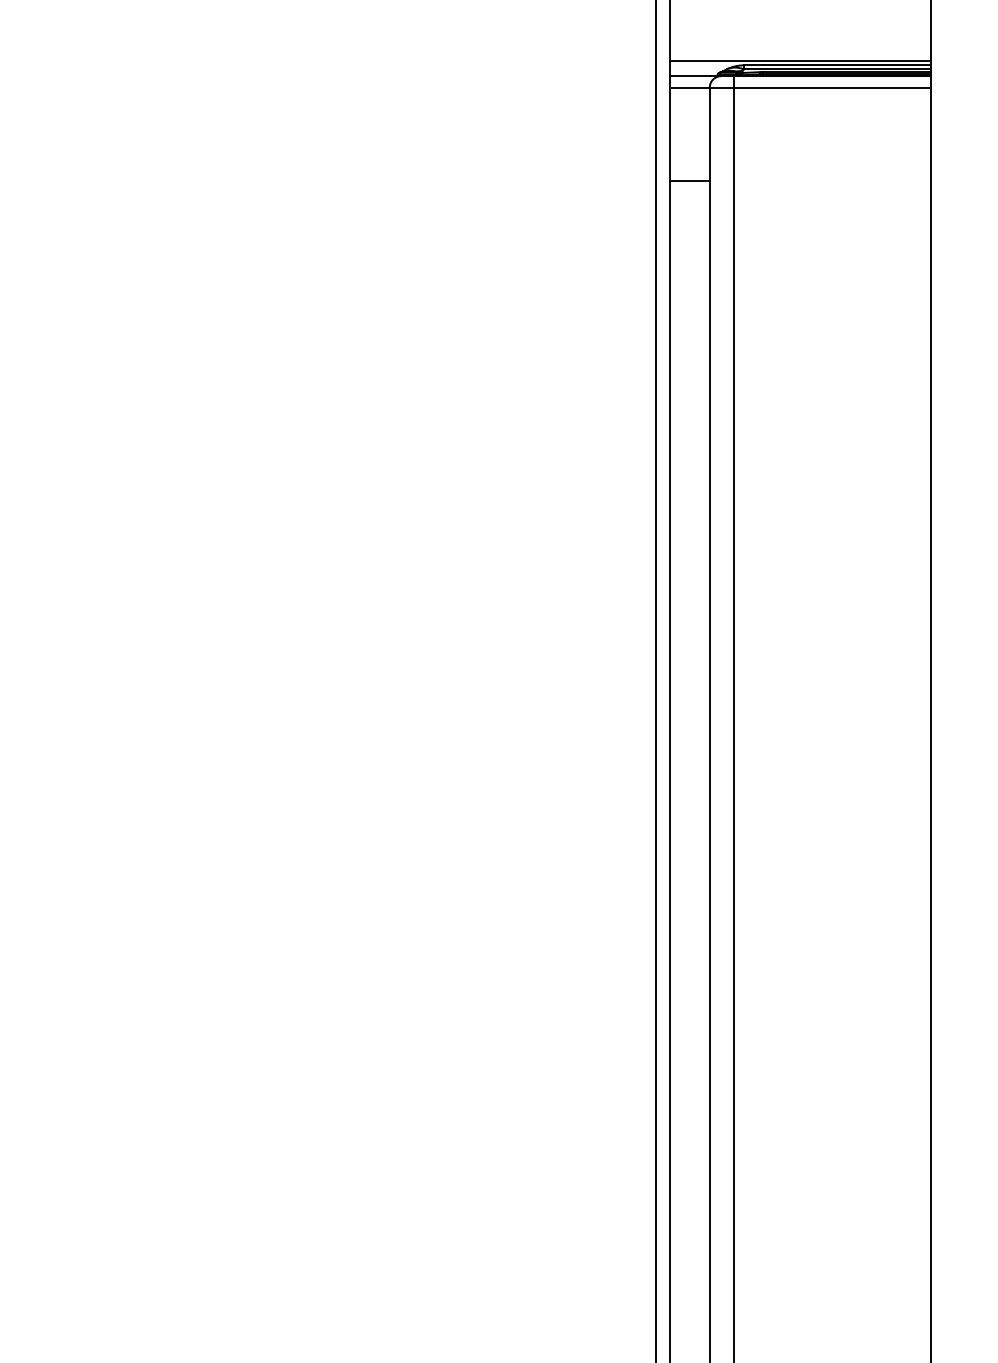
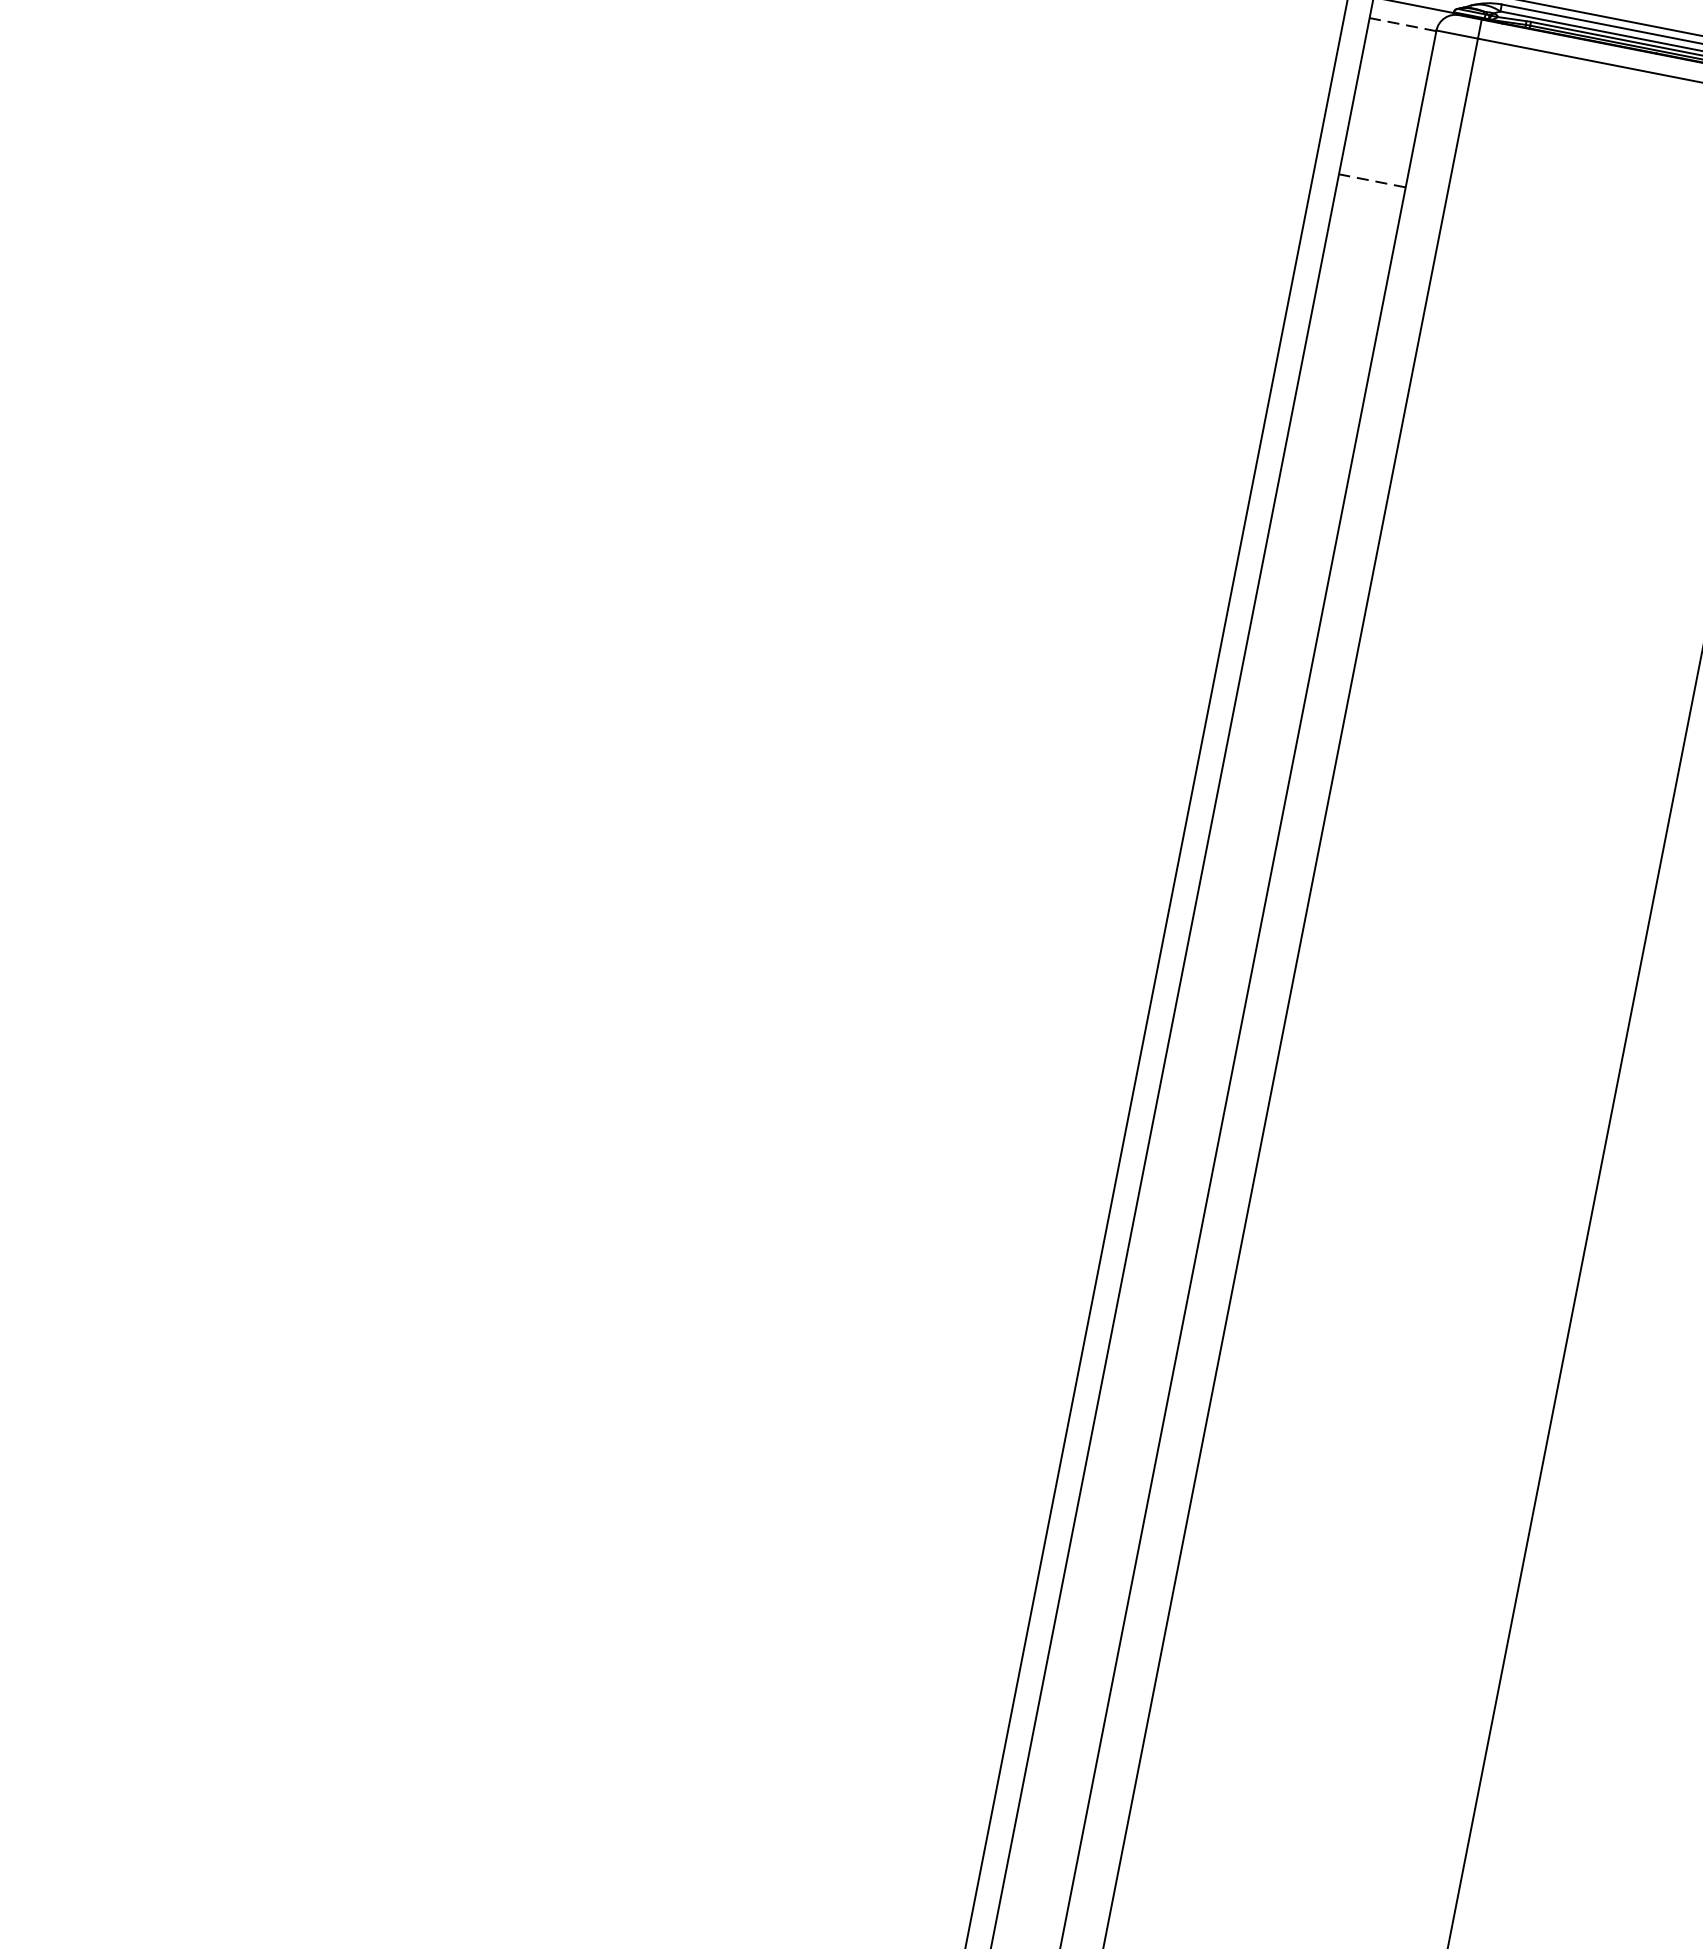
line: (689, 87) -> (1402, 23), solid -> dashed
line: (689, 180) -> (1371, 180), solid -> dashed

